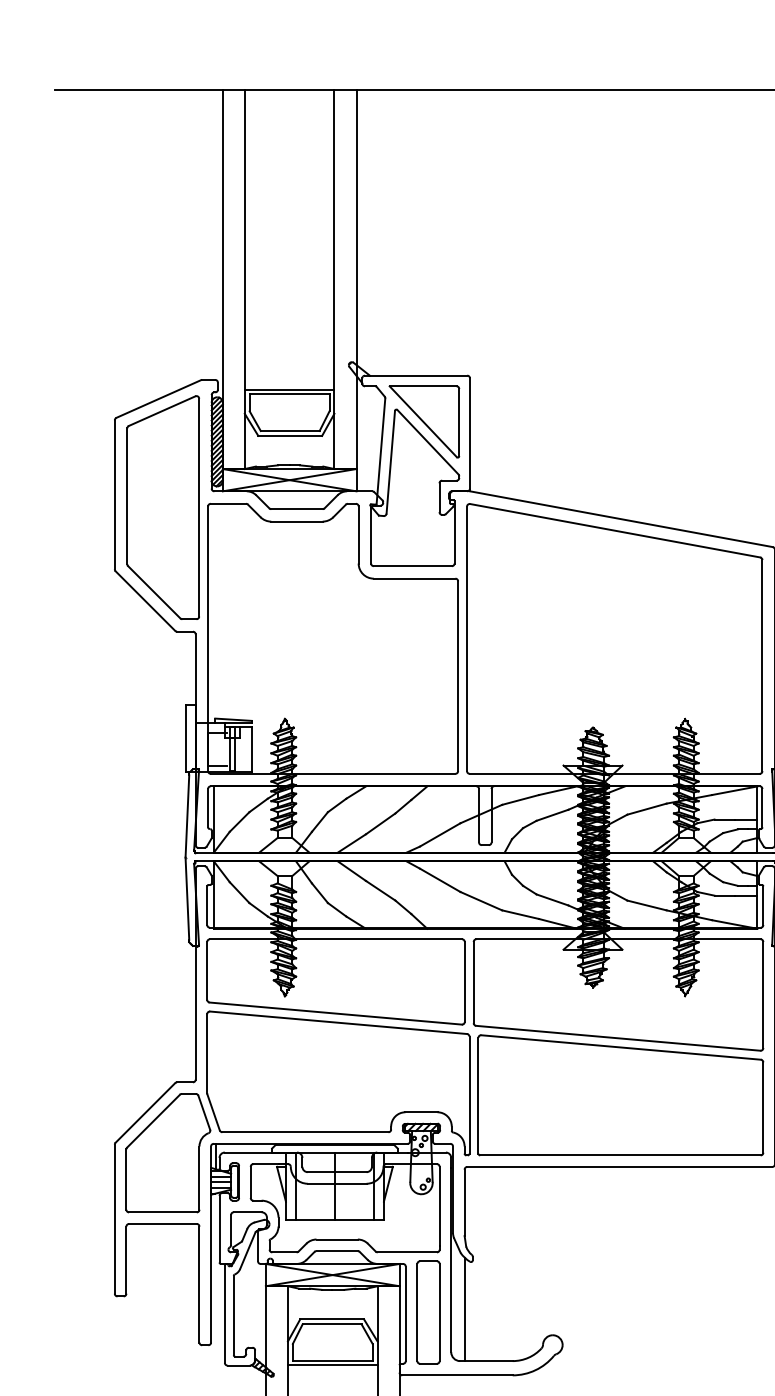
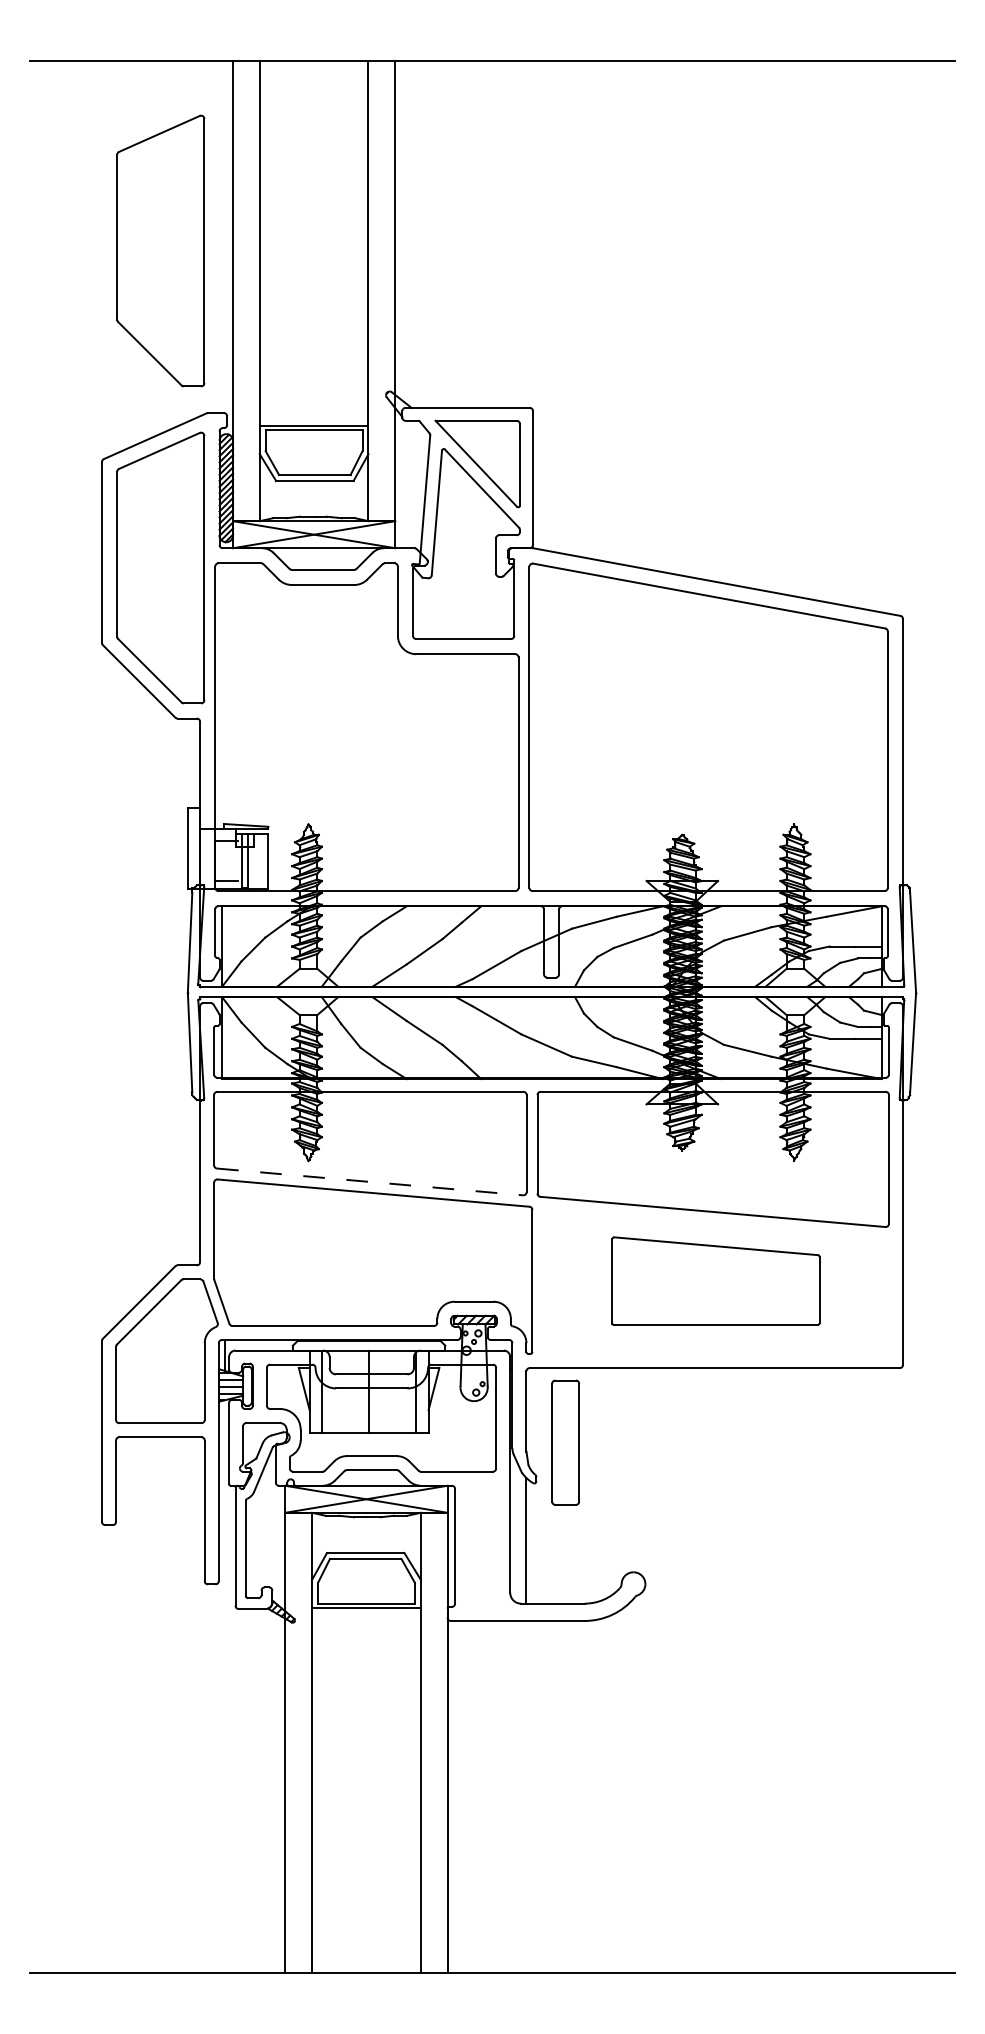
part: (163, 245) -> (160, 250), added
line: (336, 1013) -> (370, 1181), solid -> dashed
part: (620, 1094) -> (715, 1280), size x0.6
part: (428, 1312) -> (565, 1442), moved

